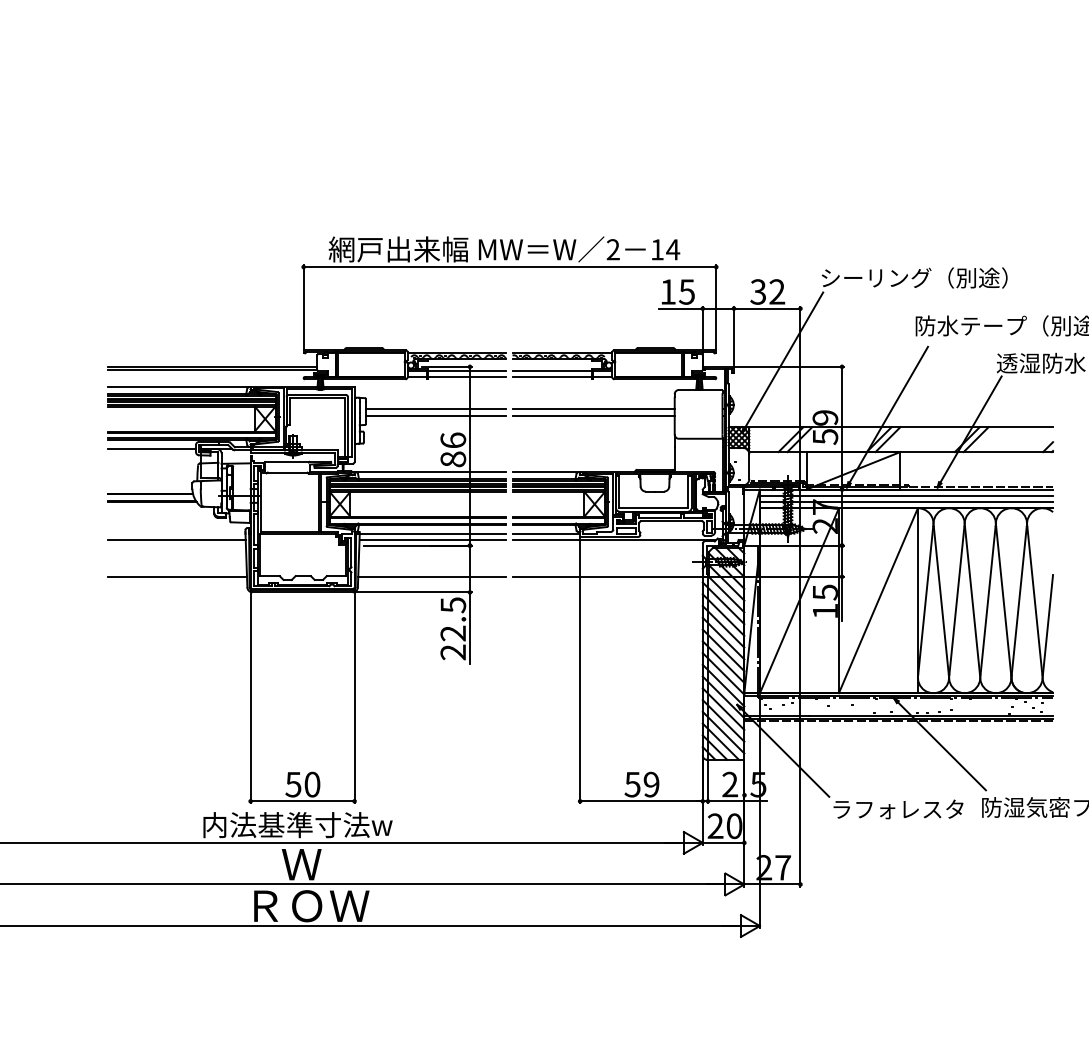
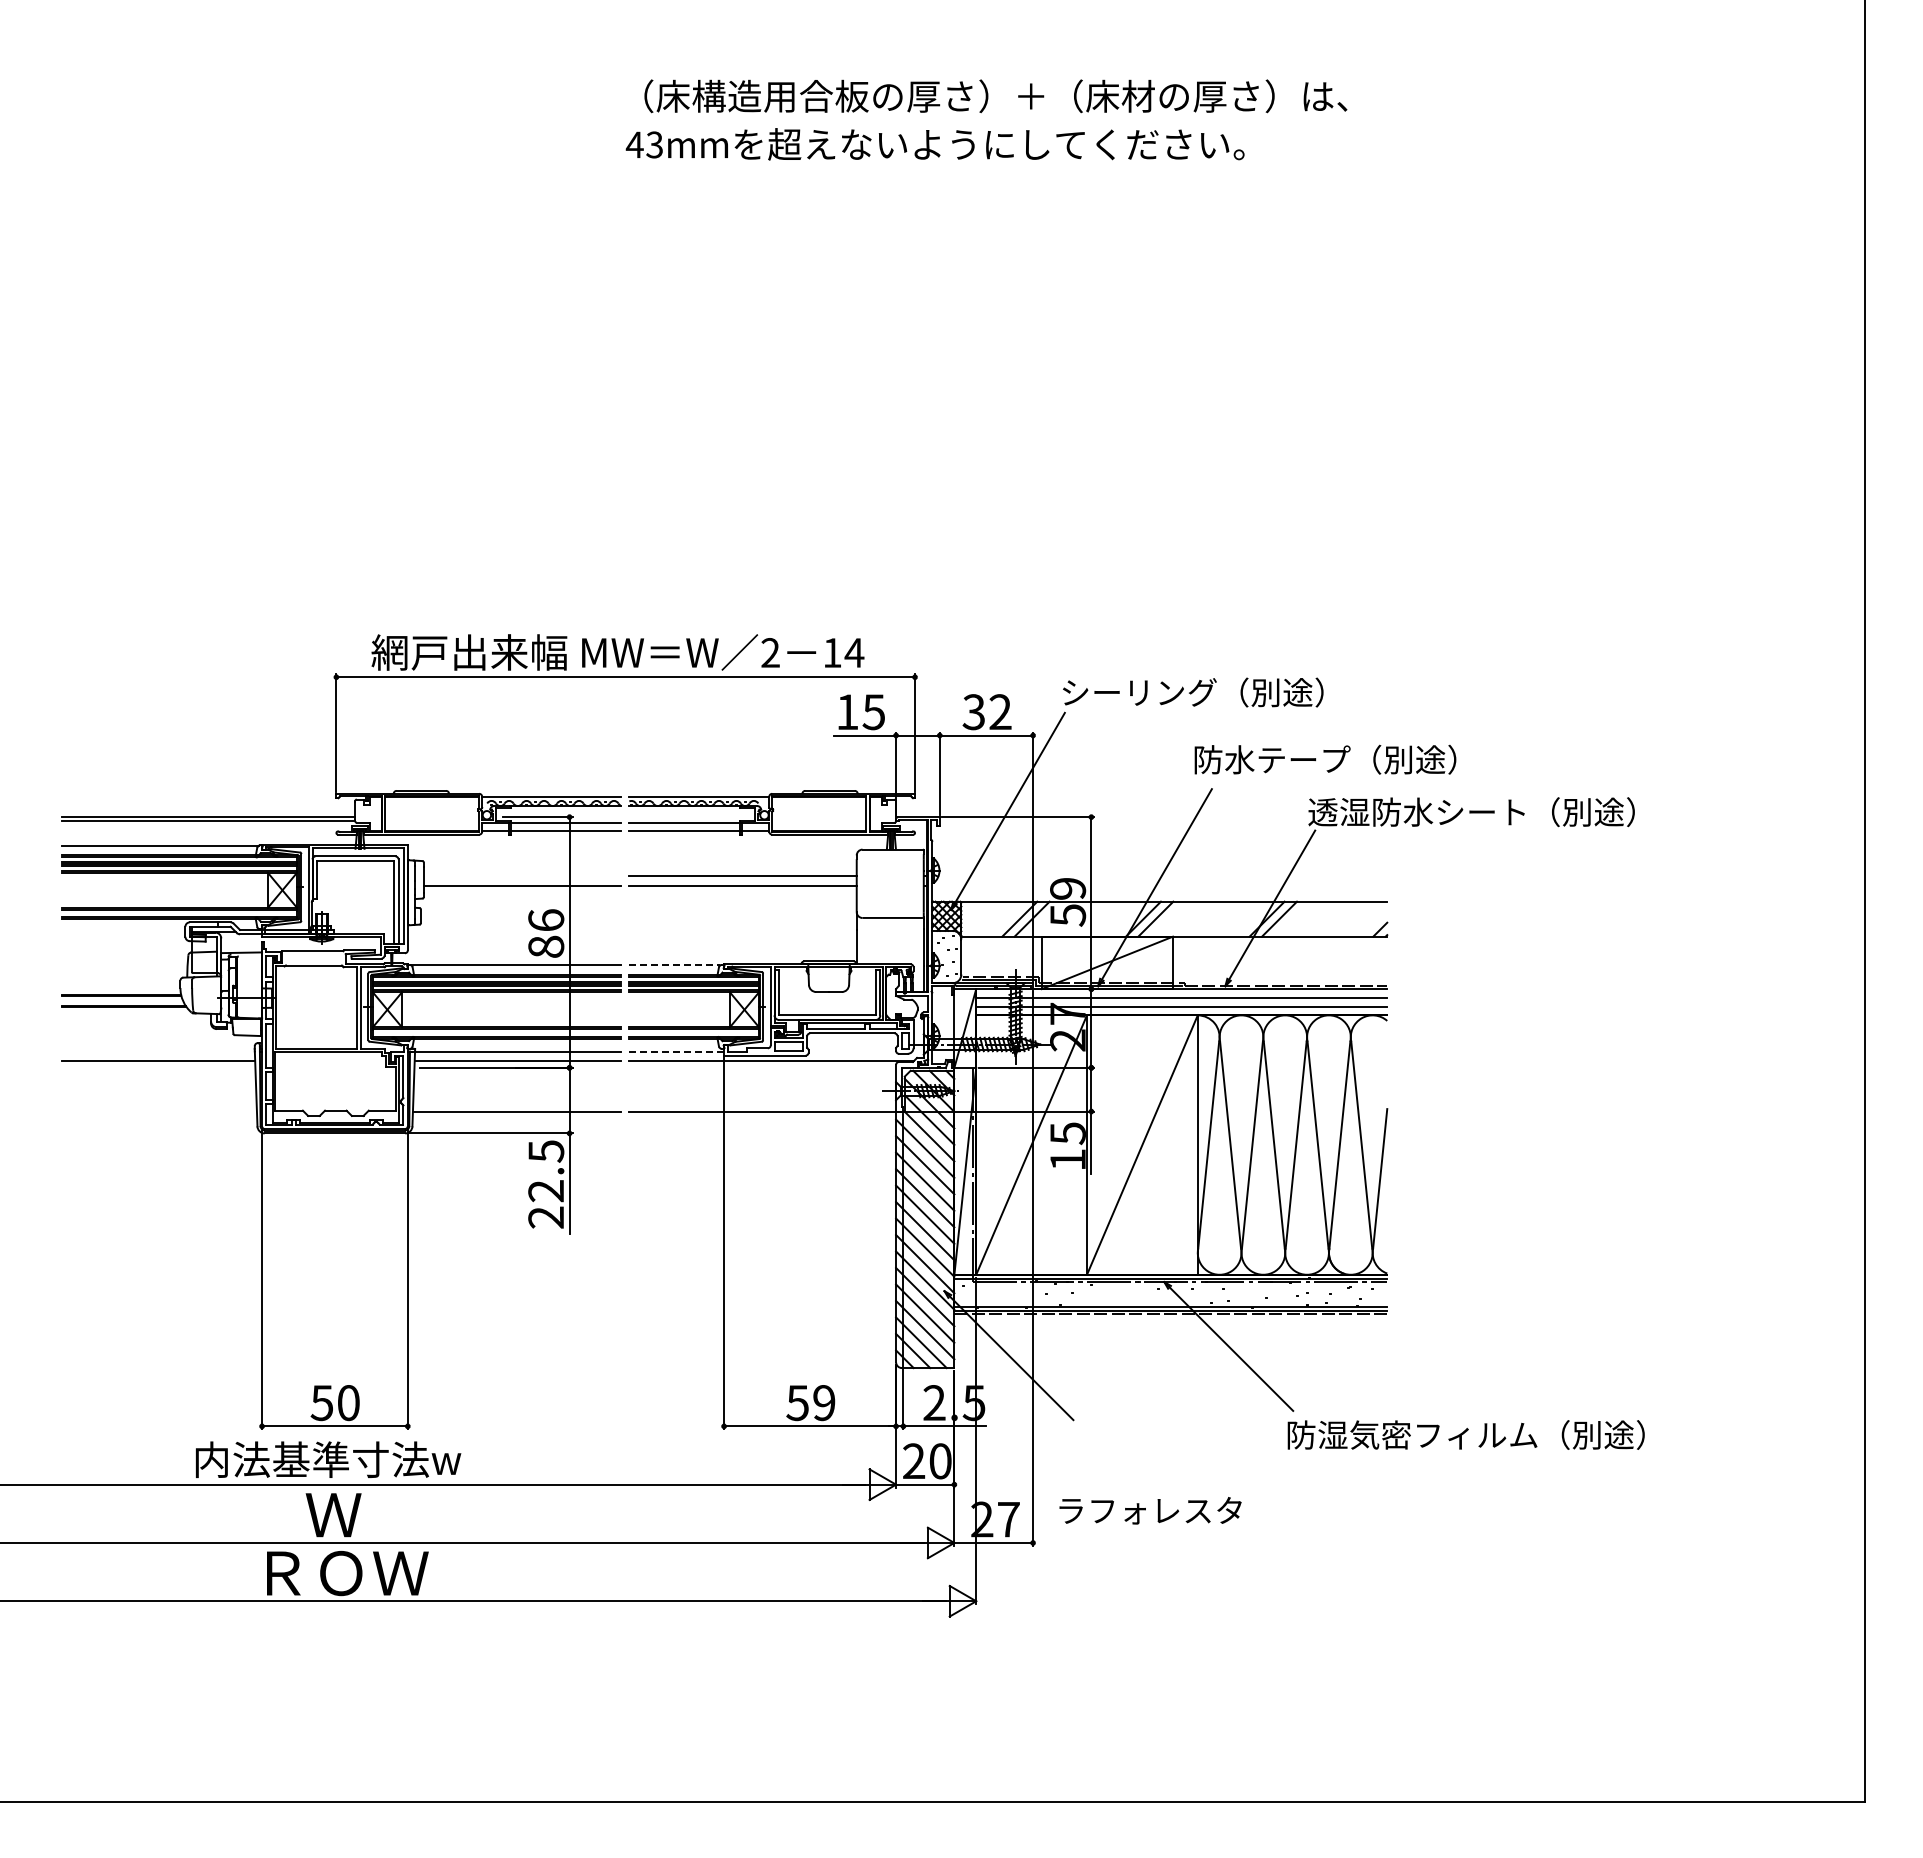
line: (435, 409) -> (521, 876), removed
line: (151, 448) -> (123, 931), removed
line: (545, 472) -> (675, 965), solid -> dashed
line: (546, 533) -> (677, 1051), solid -> dashed
line: (177, 576) -> (159, 1111), removed
text: (898, 809) -> (1150, 1510), moved

